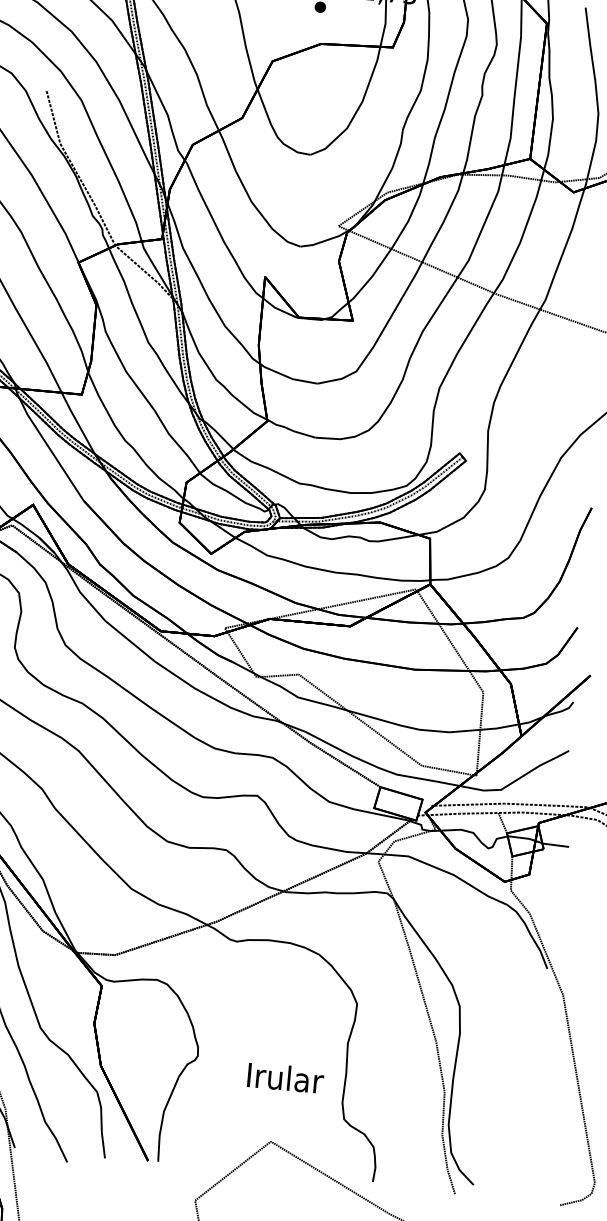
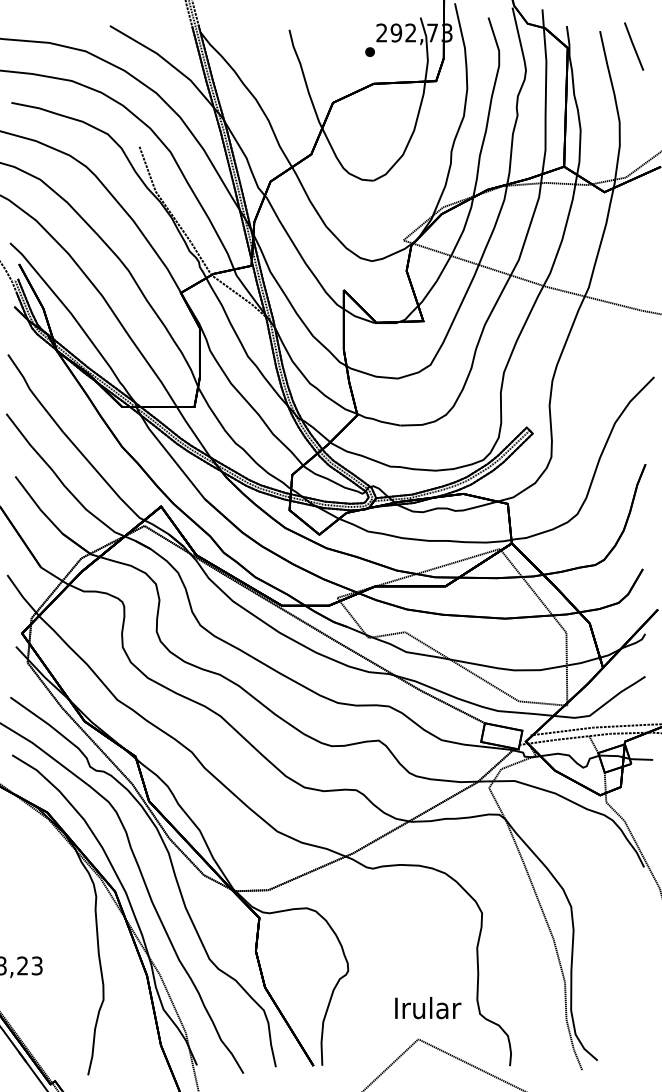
text: (286, 1077) -> (428, 1007), moved

